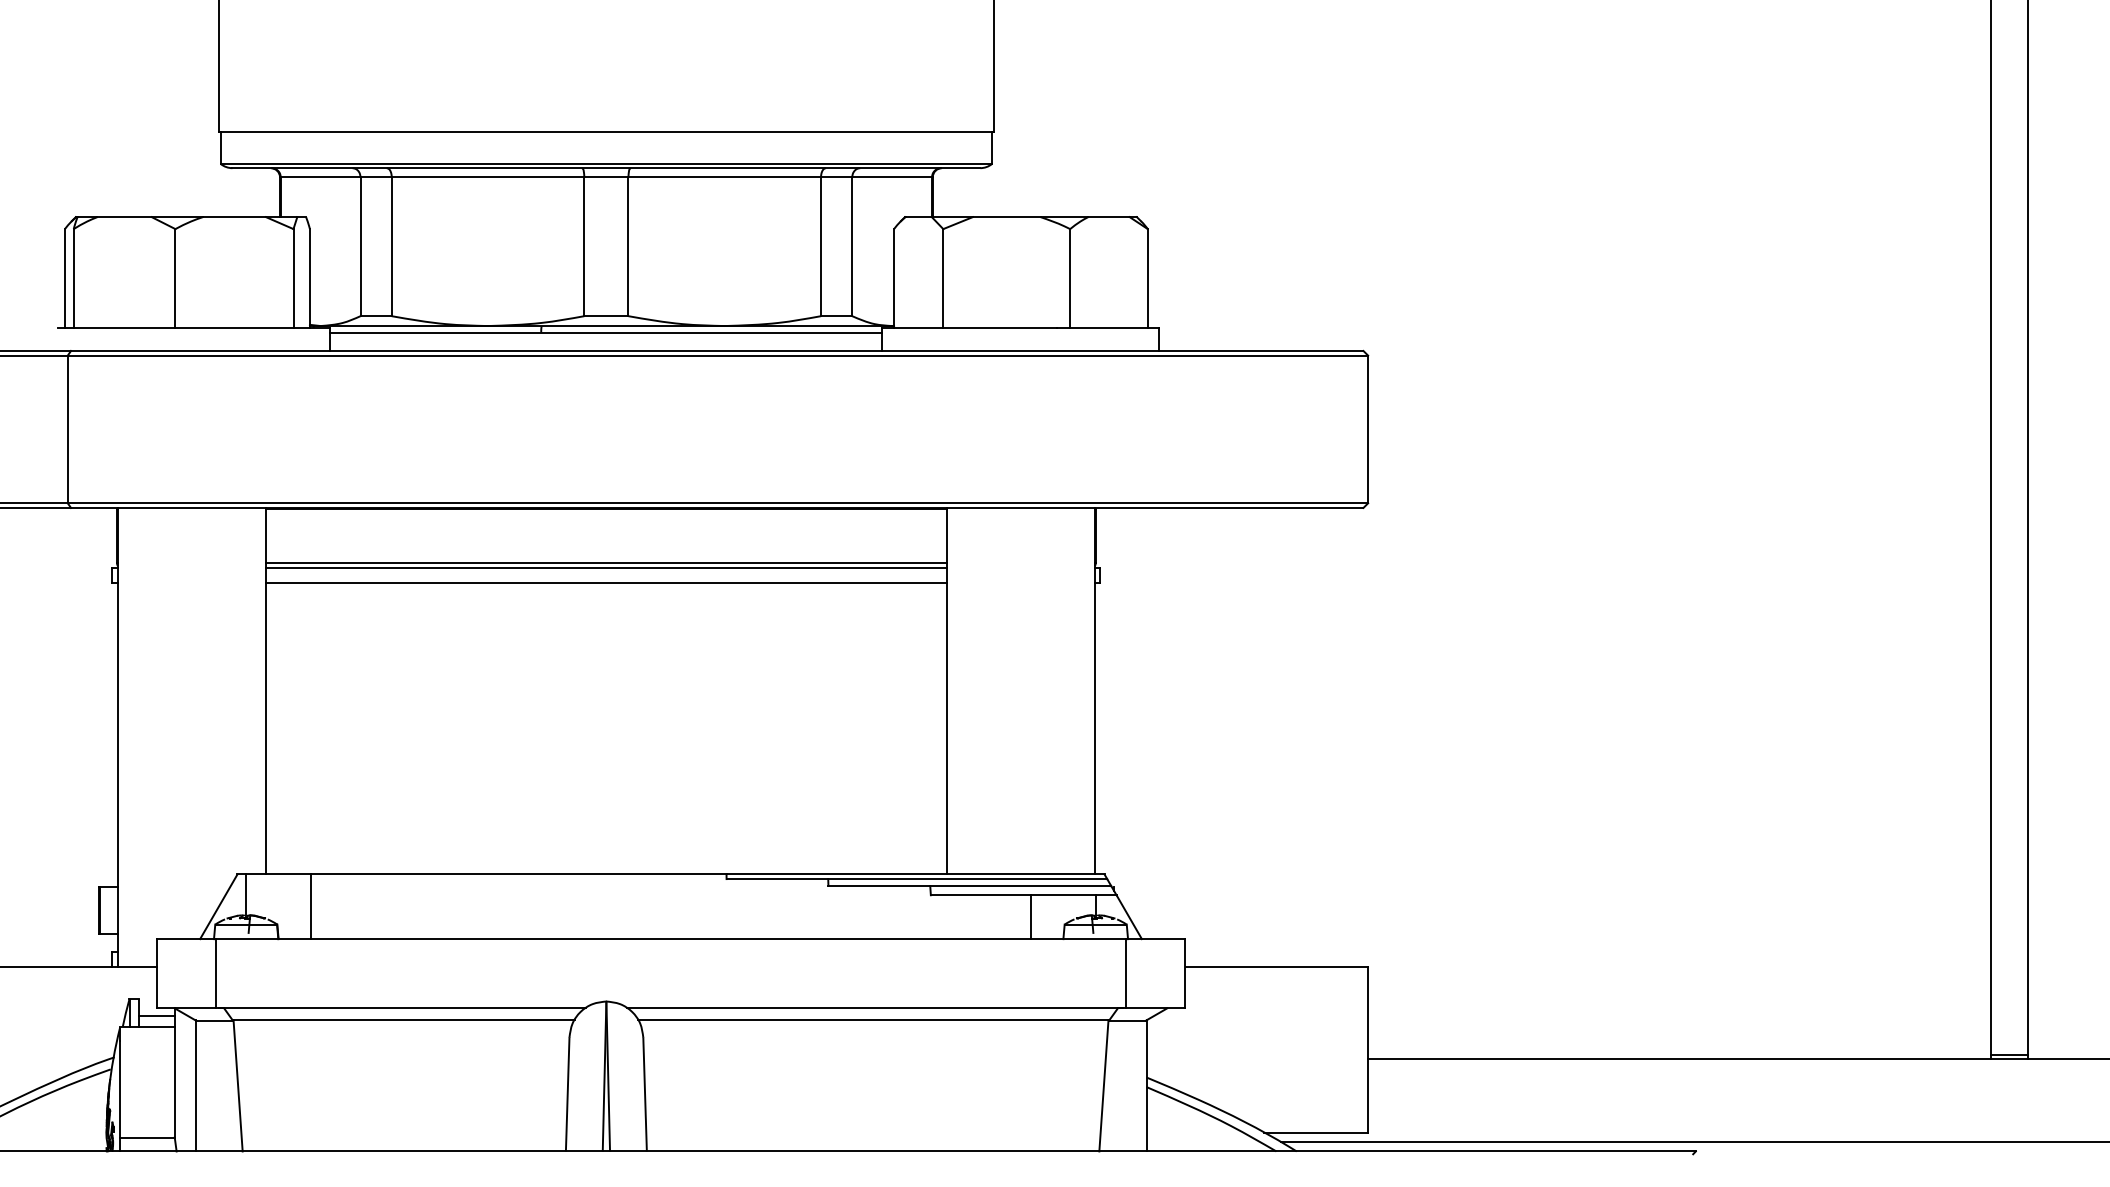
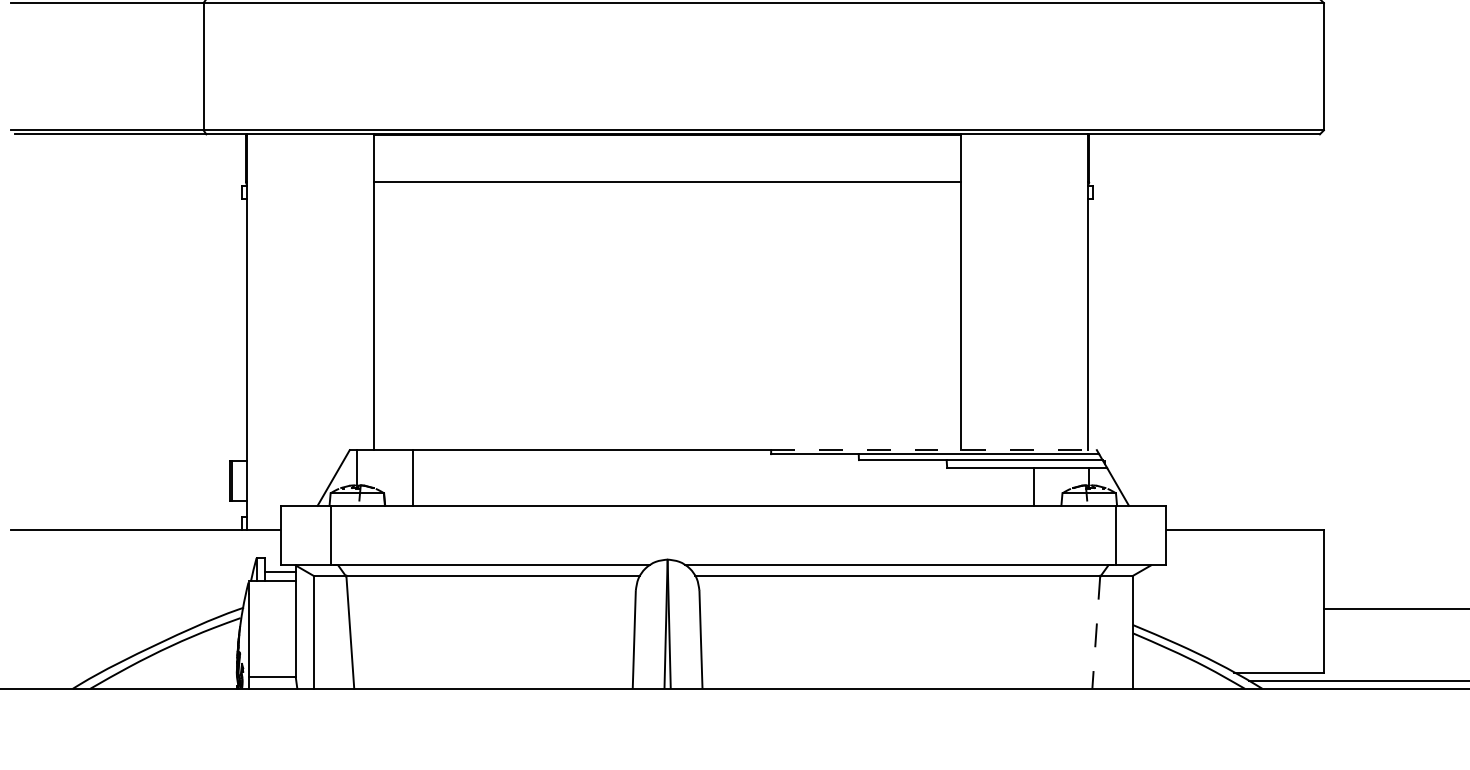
line: (606, 567) -> (667, 185), removed
line: (606, 582) -> (667, 198), removed
line: (915, 874) -> (933, 450), solid -> dashed
line: (1103, 1085) -> (1095, 631), solid -> dashed

